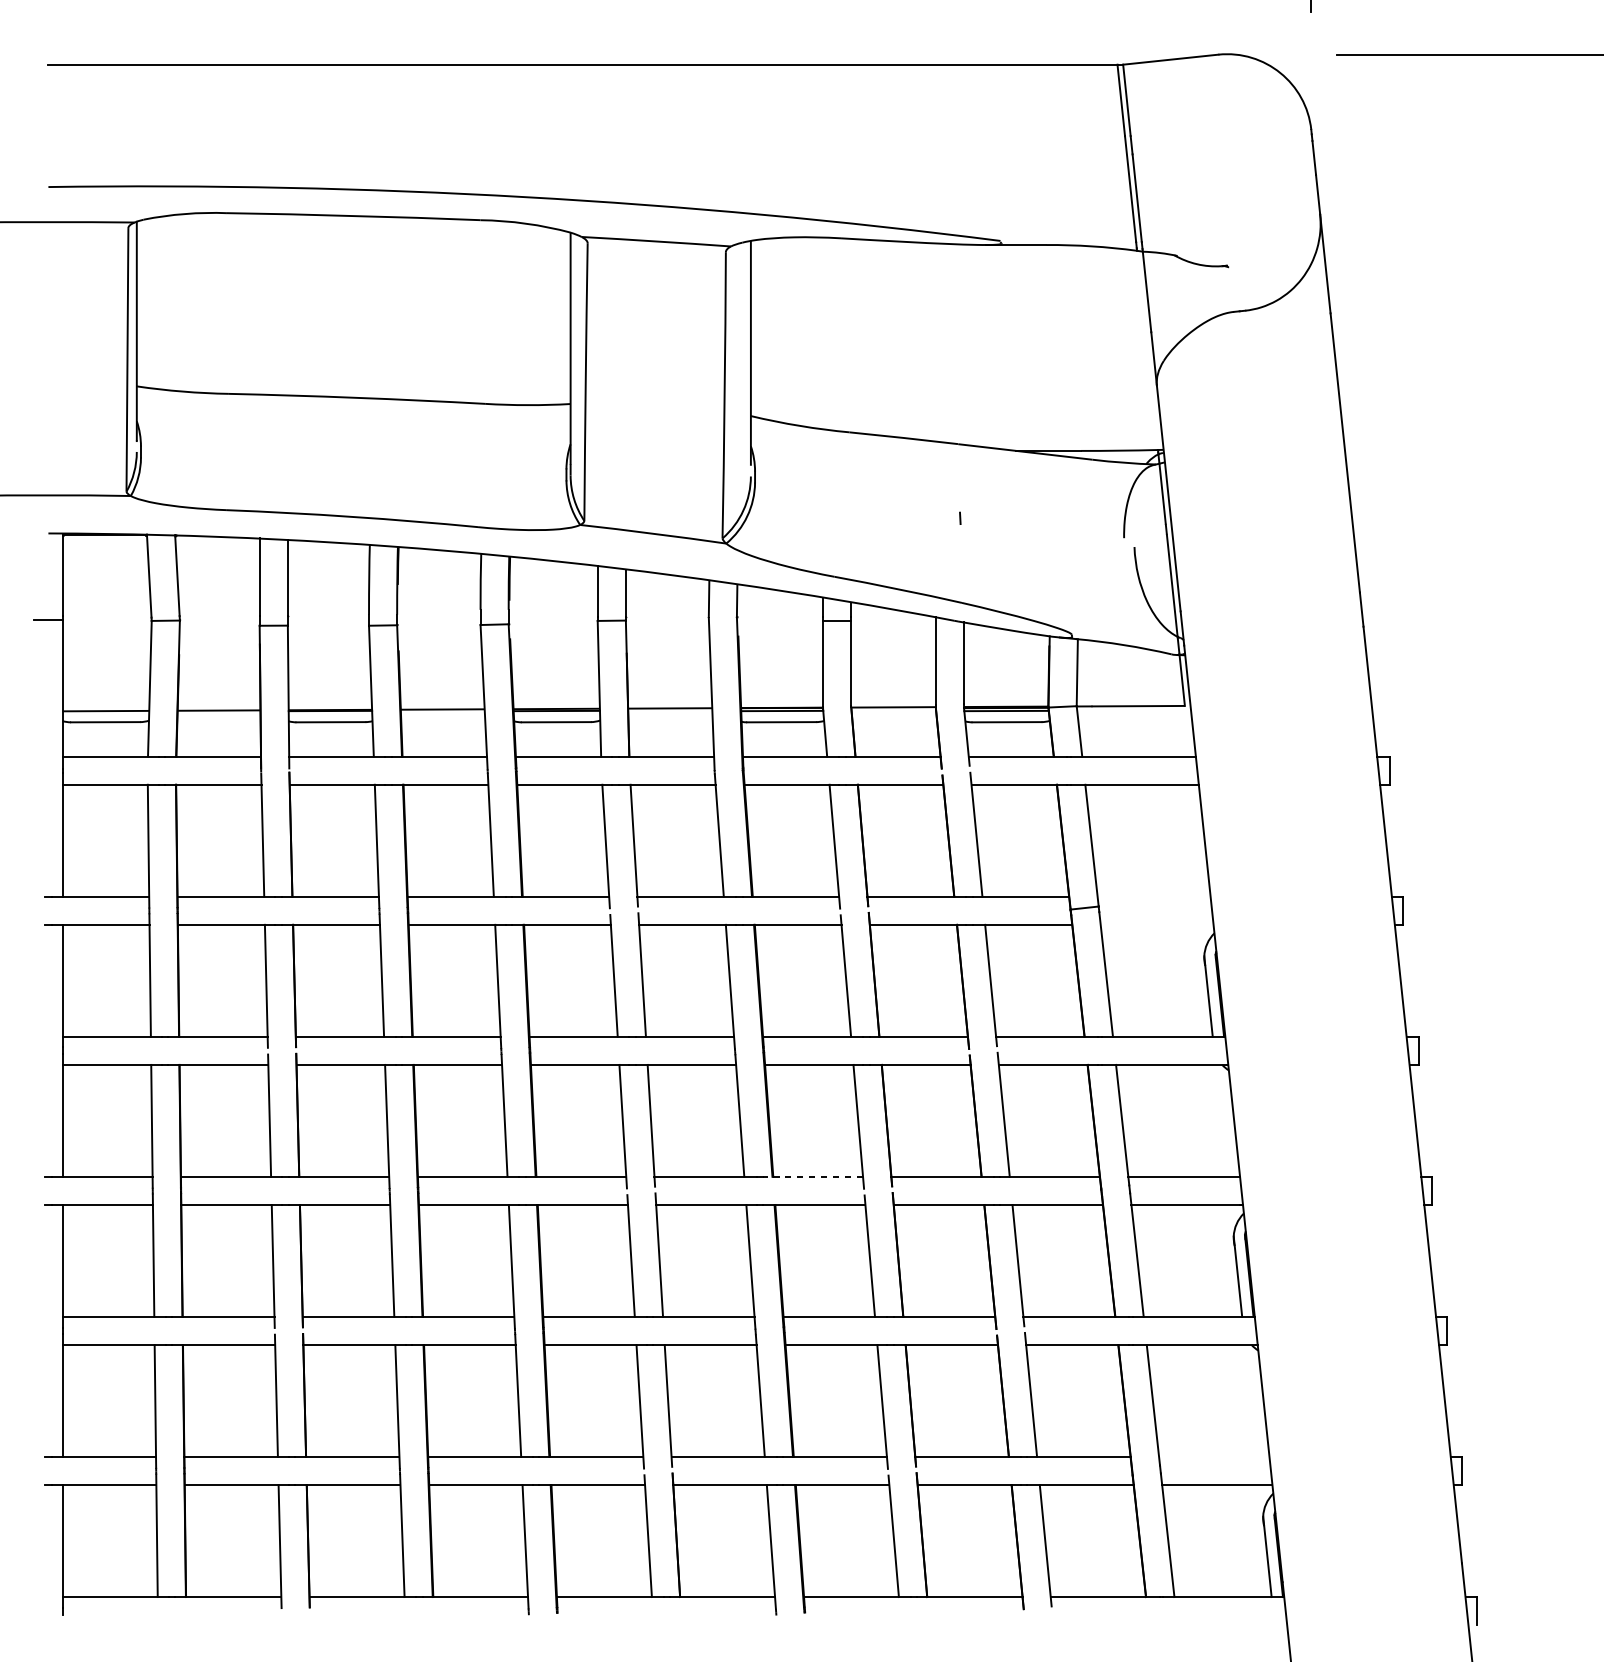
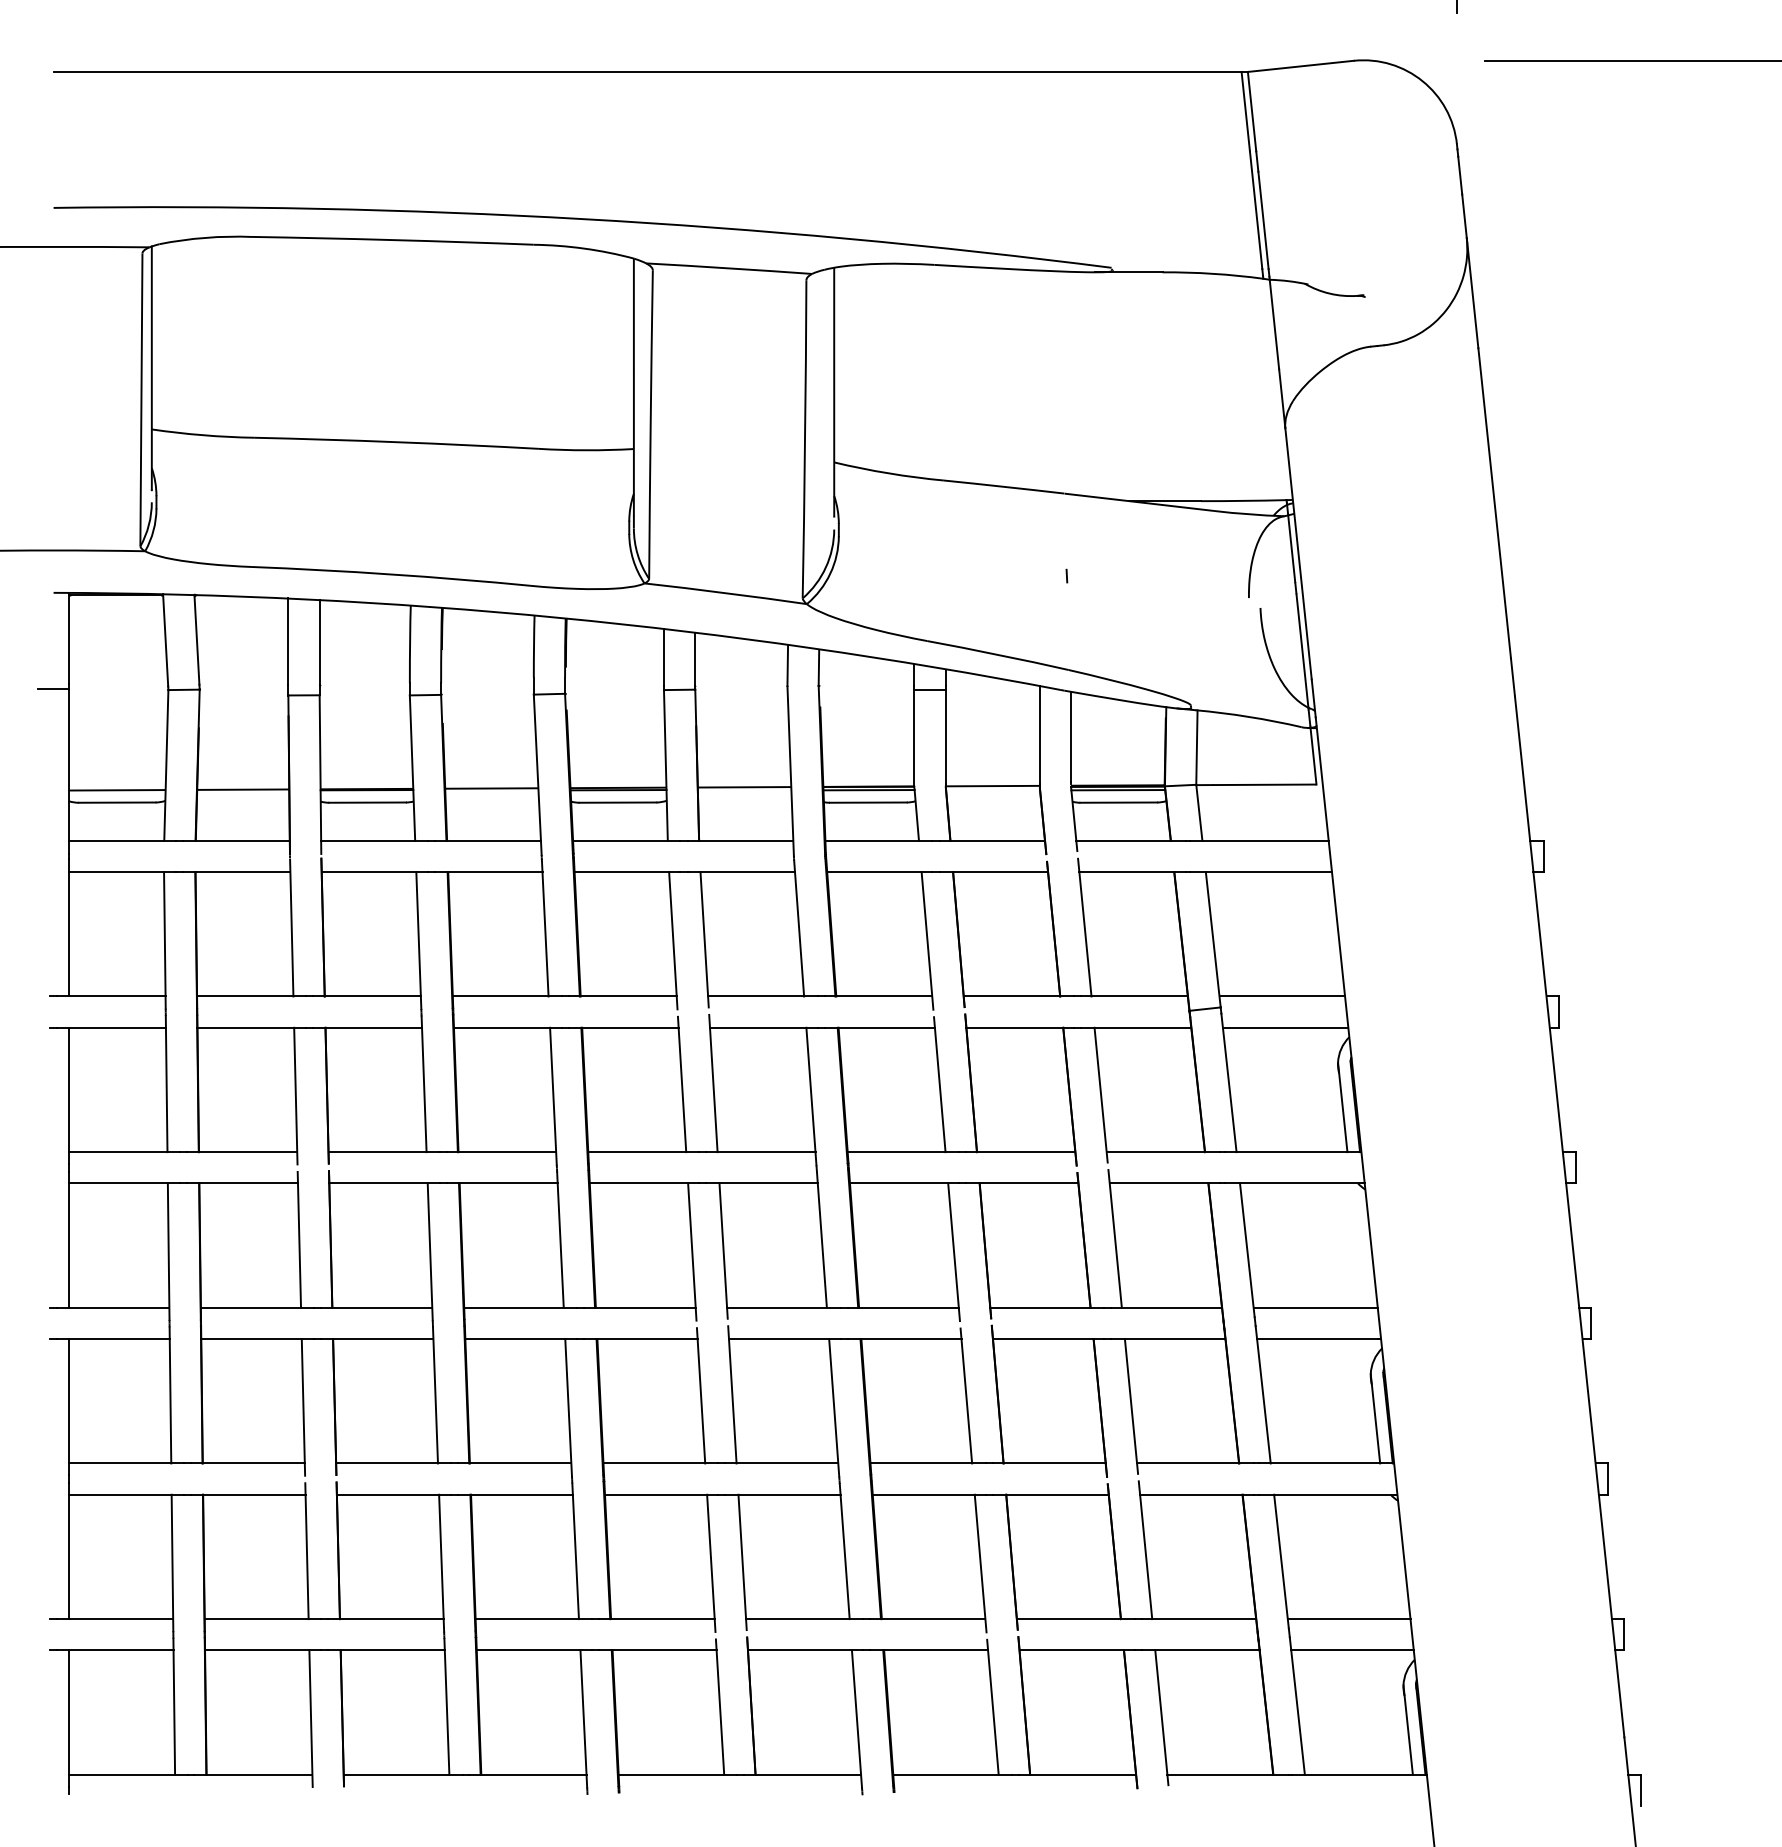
line: (1154, 896) -> (1282, 996), added
line: (1157, 924) -> (1285, 1027), added
line: (813, 1176) -> (903, 1307), dashed -> solid
line: (1213, 1457) -> (1348, 1619), added

